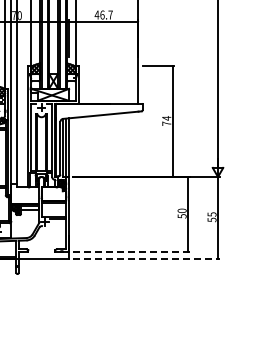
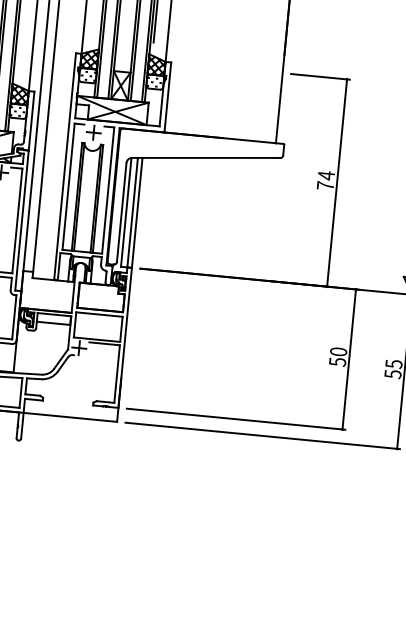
line: (131, 251) -> (236, 418), dashed -> solid
line: (146, 259) -> (263, 436), dashed -> solid

